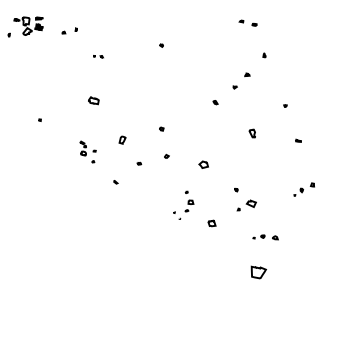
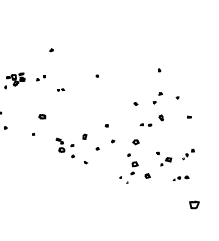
part: (247, 22) -> (145, 124), moved
part: (240, 81) -> (157, 98), moved
part: (94, 100) -> (42, 116), moved
part: (87, 151) -> (65, 147), size x1.67
part: (304, 189) -> (188, 154), moved
part: (183, 205) -> (128, 168), size x1.67
part: (258, 271) -> (194, 204), moved

